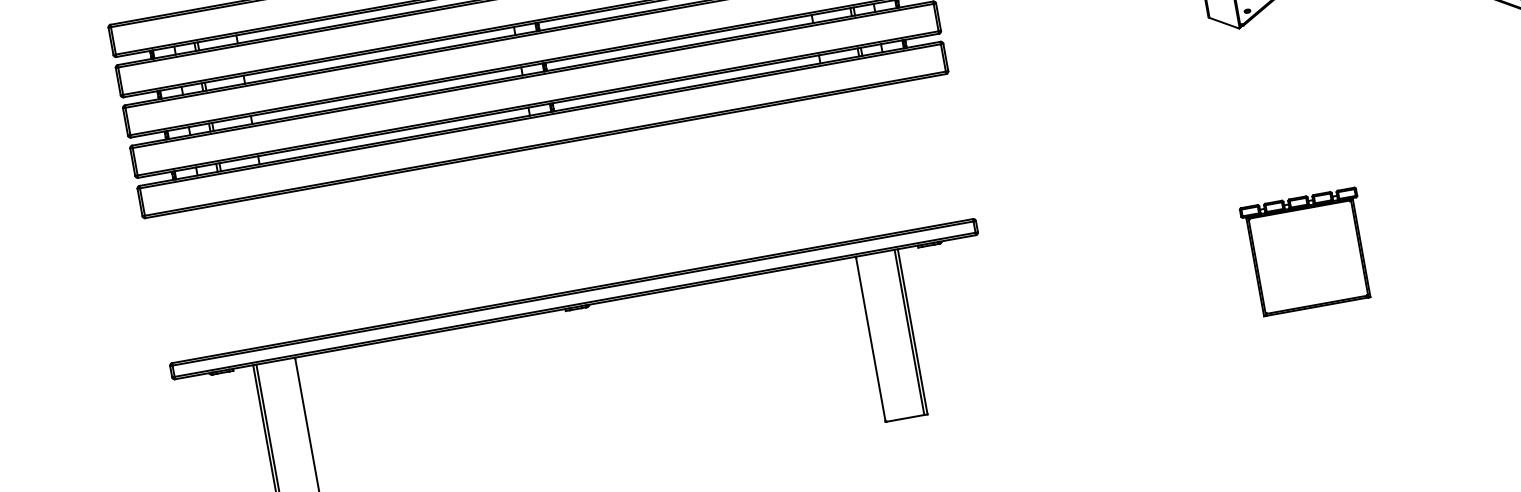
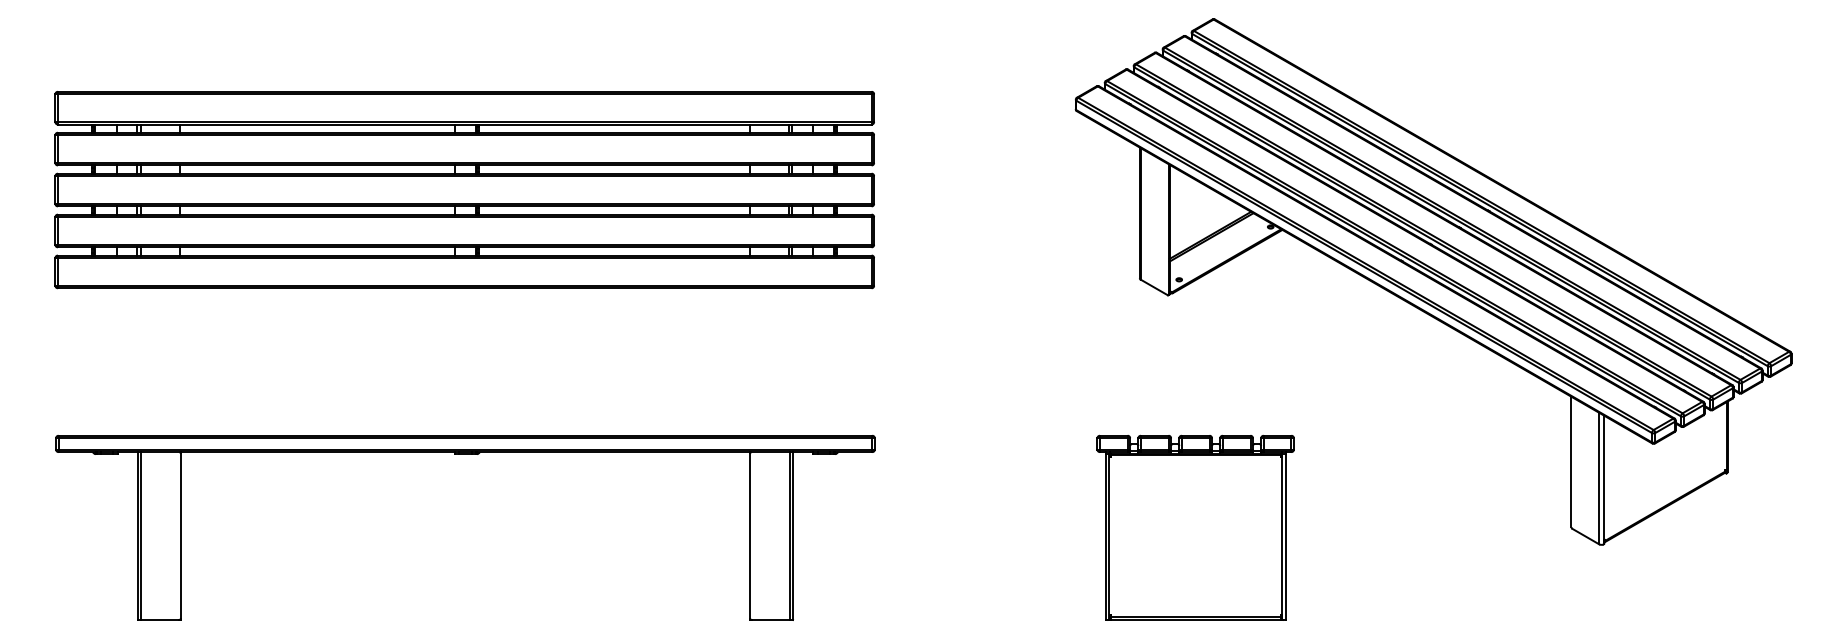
part: (1307, 252) -> (1195, 527), size x1.67

